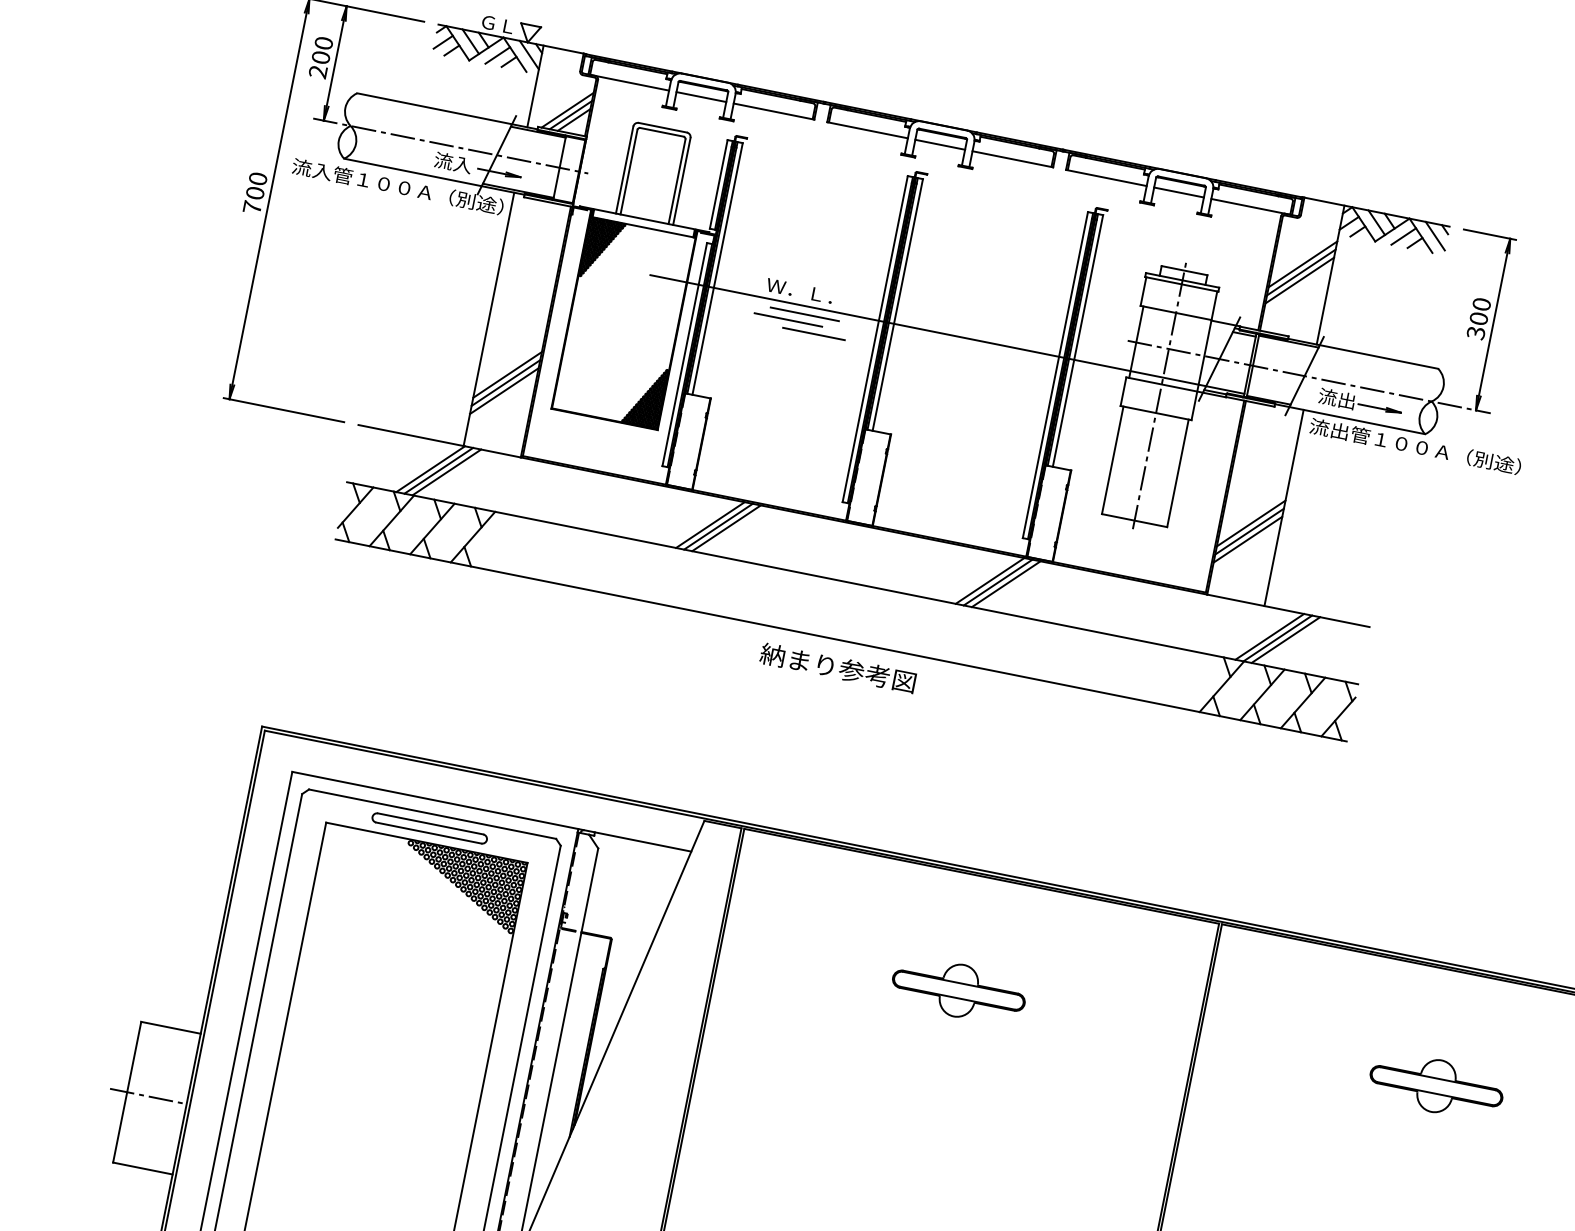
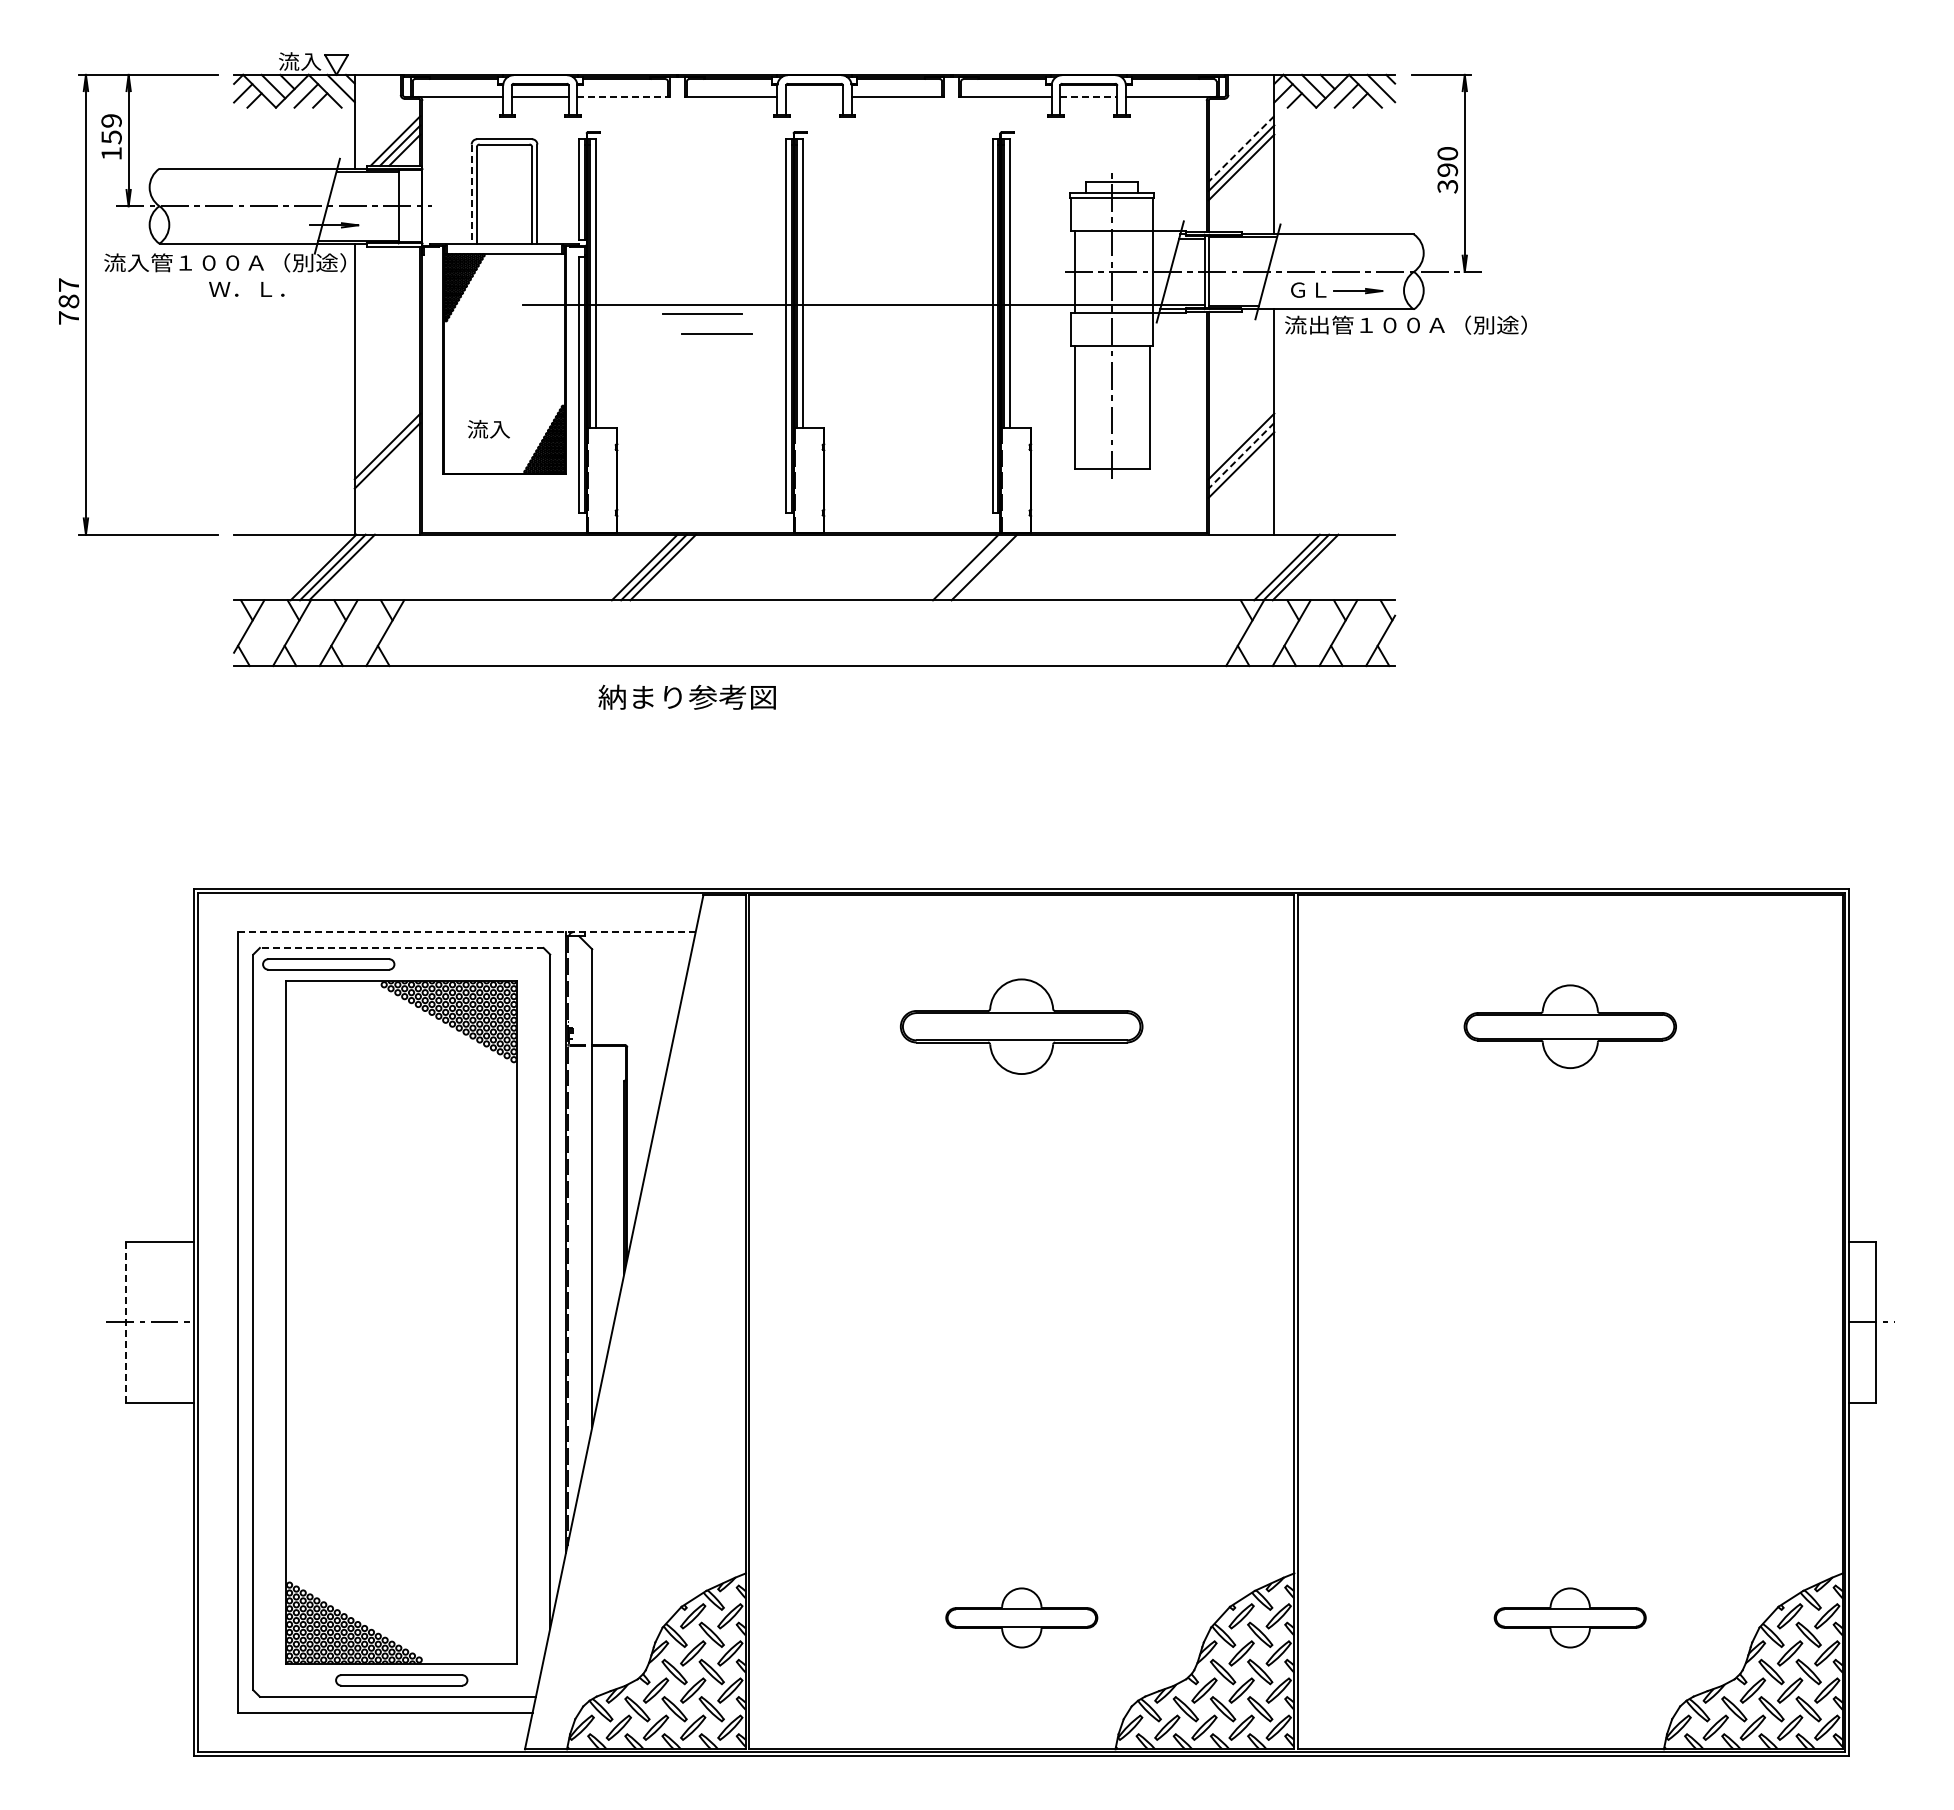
text: (498, 24) -> (300, 61), ＧＬ -> 流入
text: (320, 57) -> (111, 137), 200 -> 159
line: (774, 111) -> (624, 96), solid -> dashed
line: (940, 144) -> (814, 96), removed
text: (452, 162) -> (488, 429), moved
line: (624, 170) -> (471, 194), solid -> dashed
text: (256, 186) -> (68, 293), 700 -> 787
line: (1178, 192) -> (1088, 96), solid -> dashed
line: (1302, 264) -> (1241, 149), solid -> dashed
text: (799, 291) -> (246, 289), moved
text: (1478, 318) -> (1447, 169), 300 -> 390
line: (788, 319) -> (685, 323), removed
line: (504, 390) -> (387, 464), removed
text: (1336, 398) -> (1308, 289), 流出 -> ＧＬ
line: (1249, 532) -> (1241, 456), solid -> dashed
line: (997, 582) -> (974, 567), removed
text: (837, 667) -> (686, 696), moved
line: (492, 812) -> (467, 932), solid -> dashed
line: (432, 814) -> (401, 948), solid -> dashed
part: (429, 828) -> (328, 964), moved
part: (958, 990) -> (1021, 1026), size x1.6
part: (1435, 1085) -> (1569, 1026), size x1.4
line: (126, 1092) -> (125, 1322), solid -> dashed

